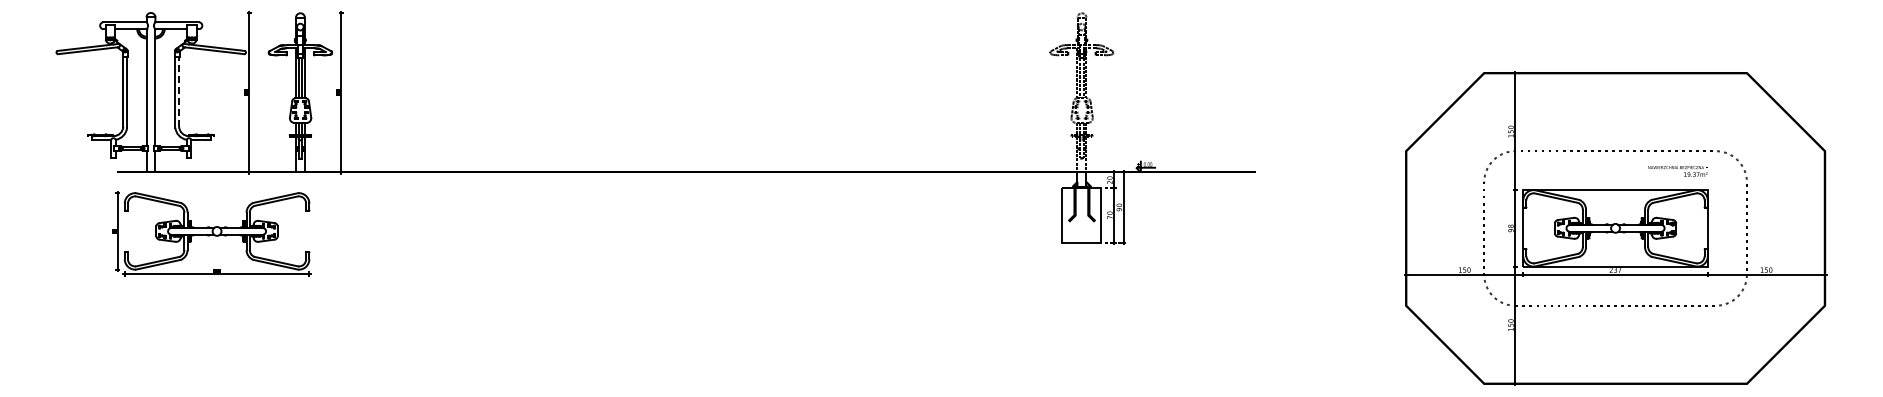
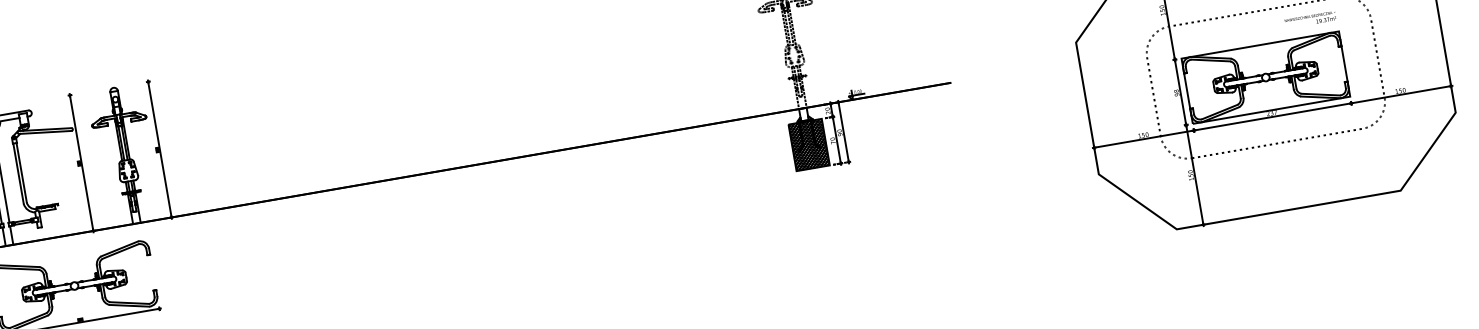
line: (179, 91) -> (21, 172), dashed -> solid
hatch: (1081, 215) -> (808, 145), added

